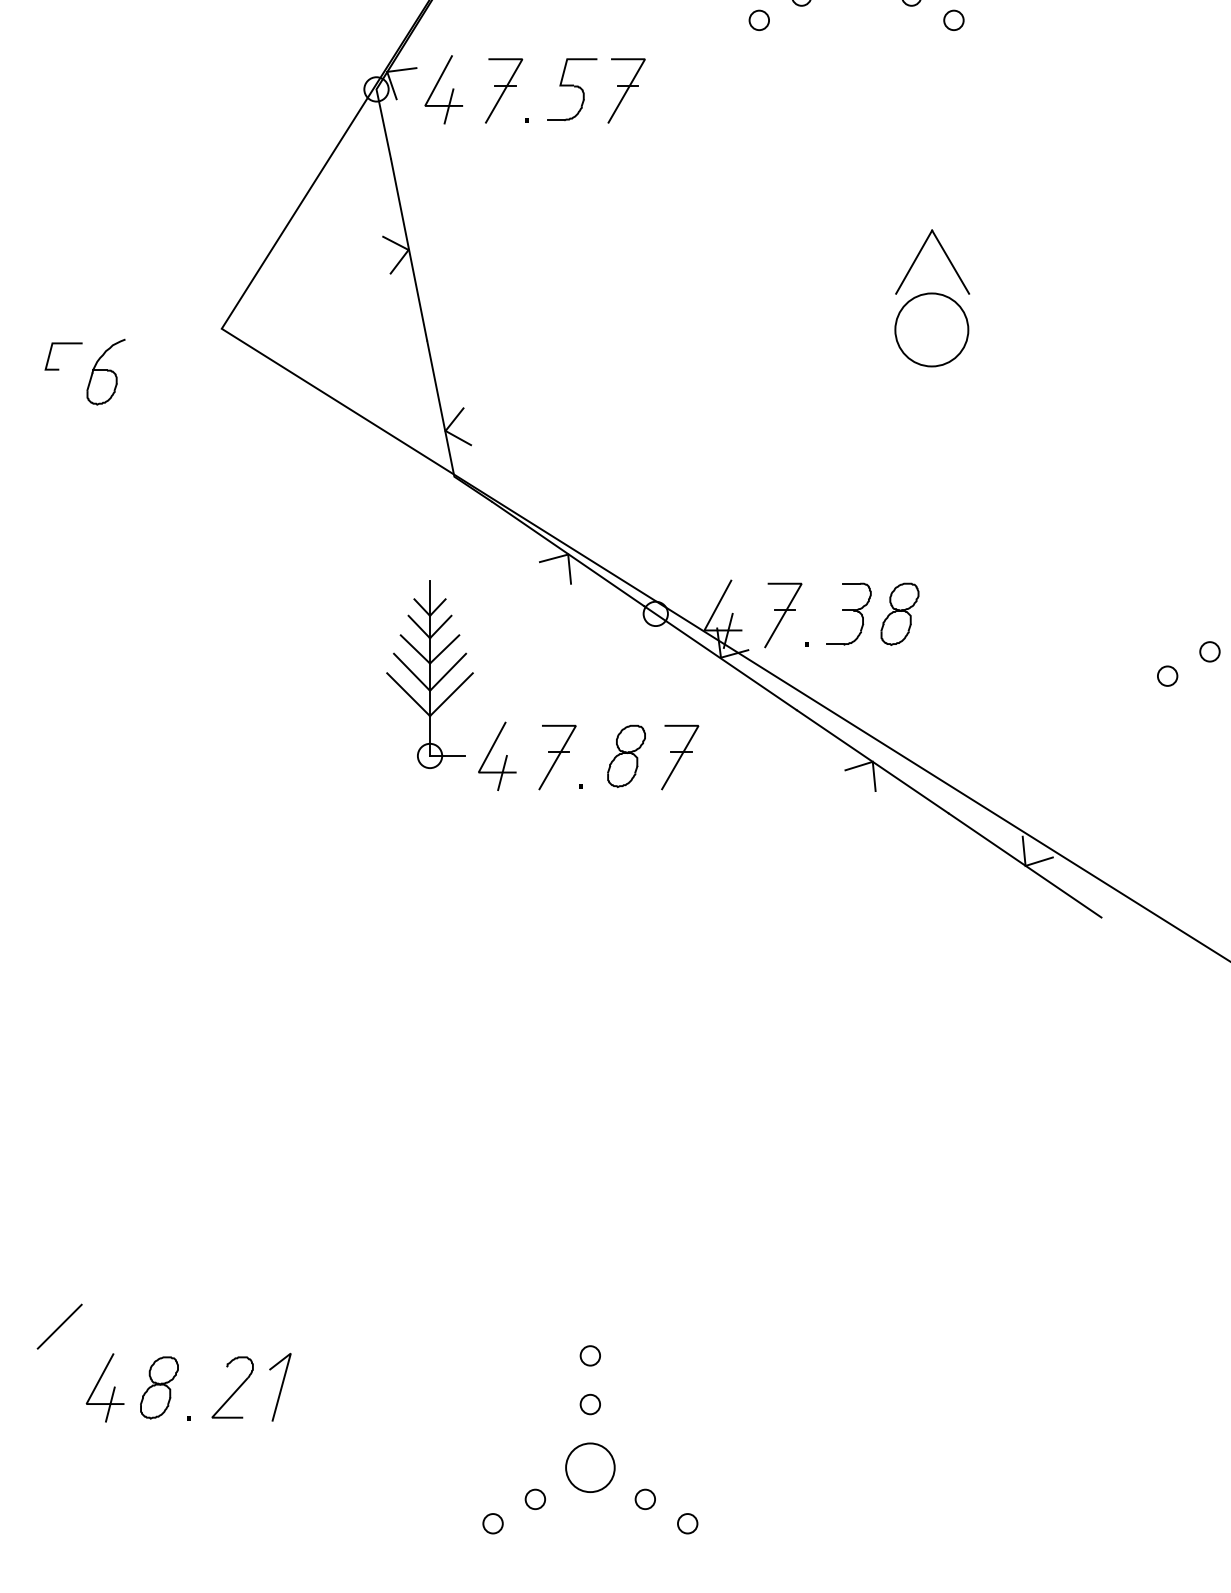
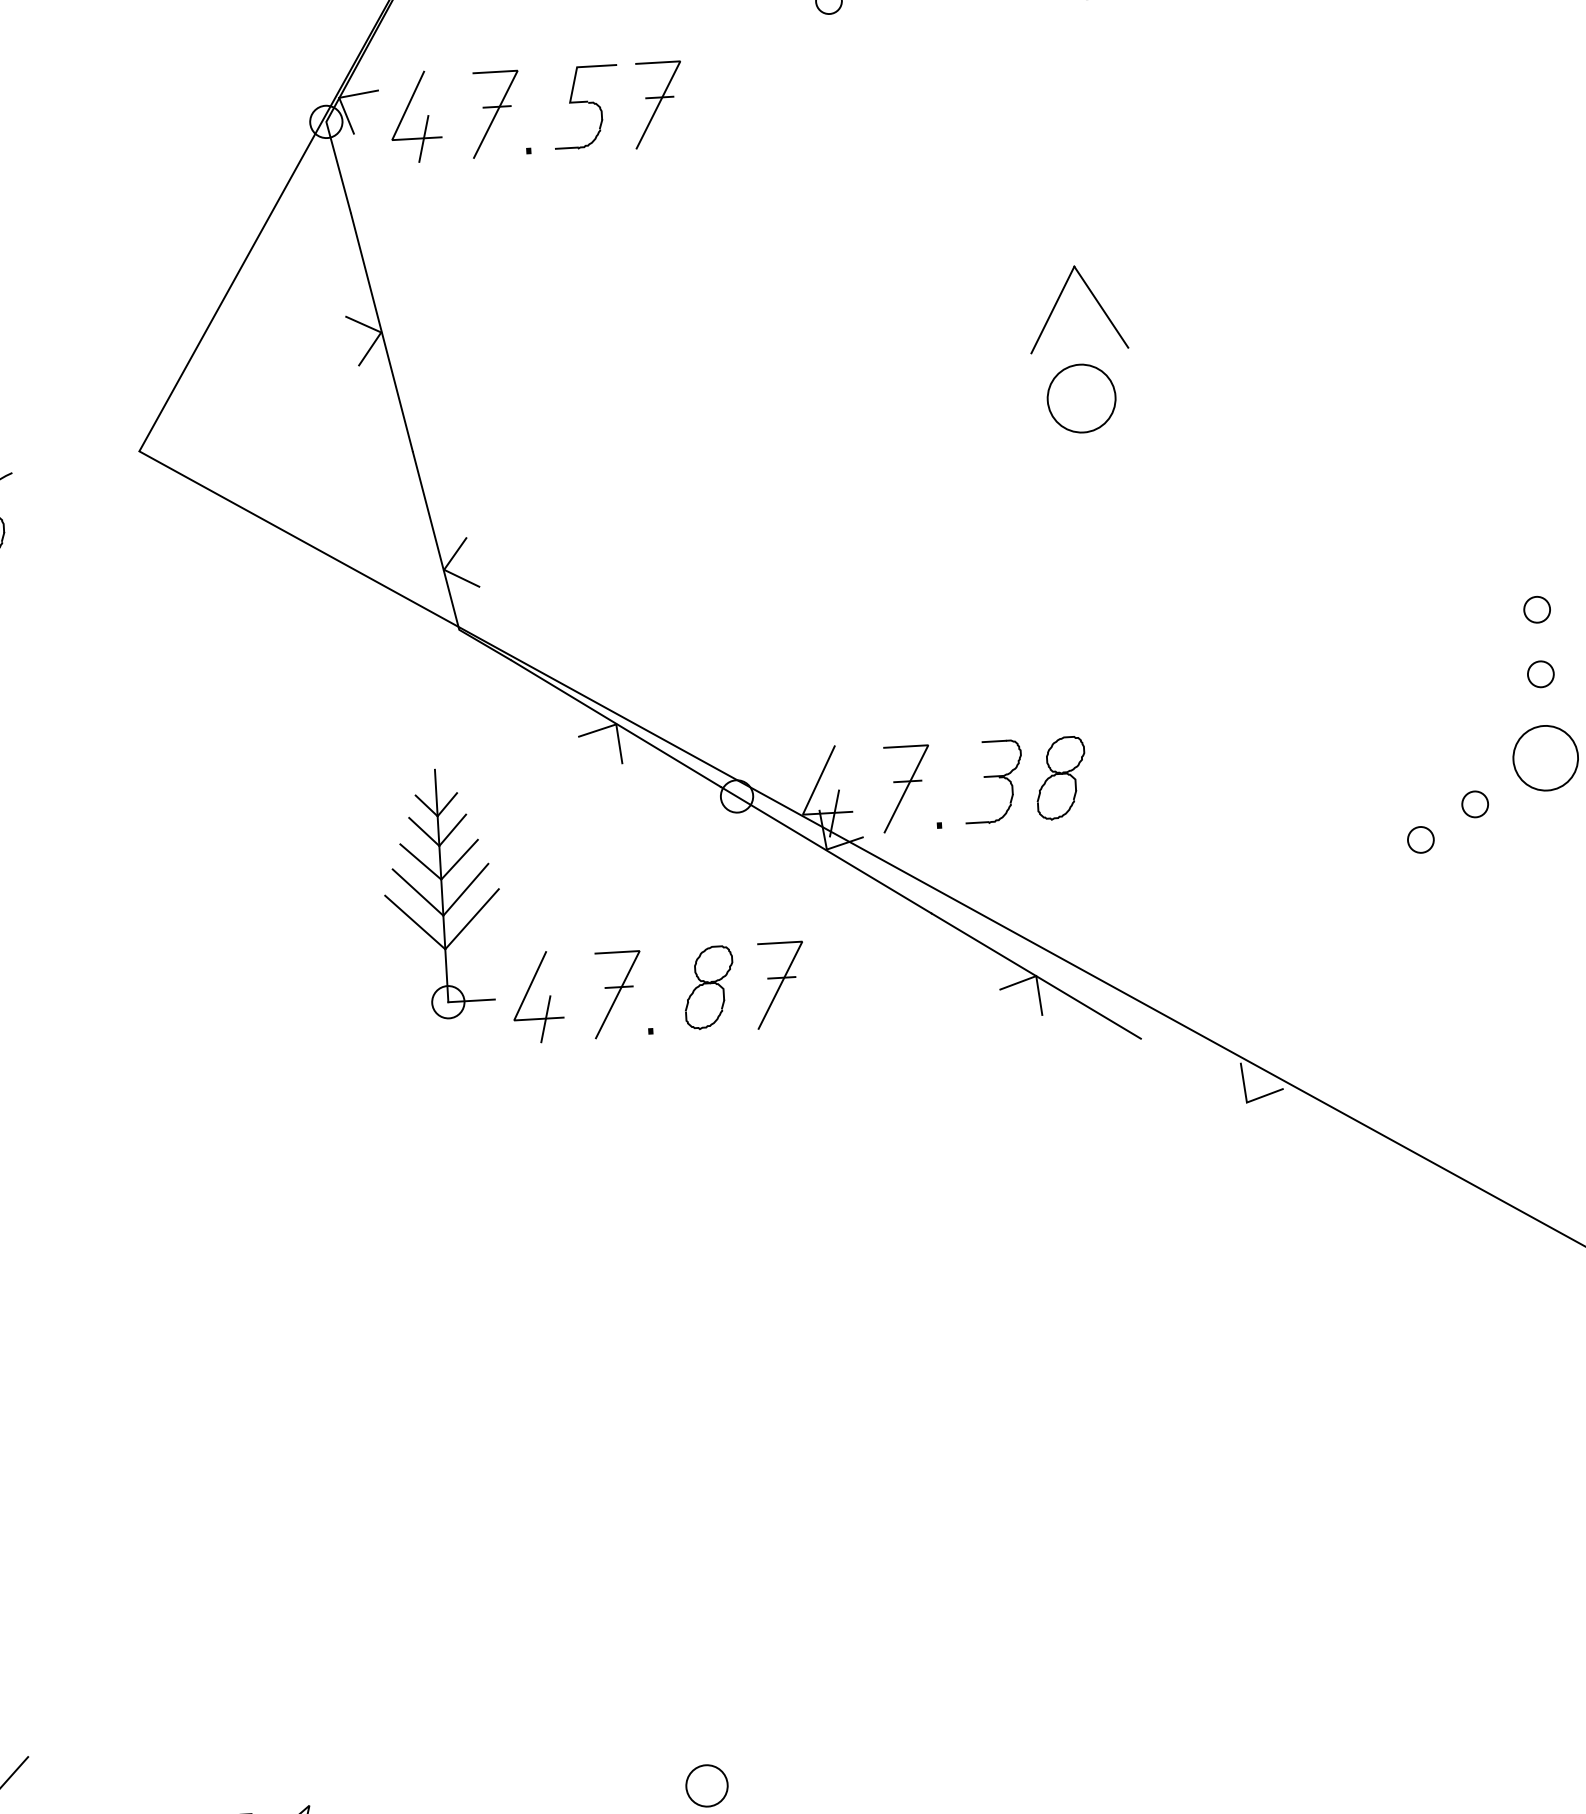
circle: (931, 329) -> (1081, 398), size x0.7
line: (1024, 865) -> (1245, 1102), removed
circle: (590, 1355) -> (707, 1785), size x1.6

